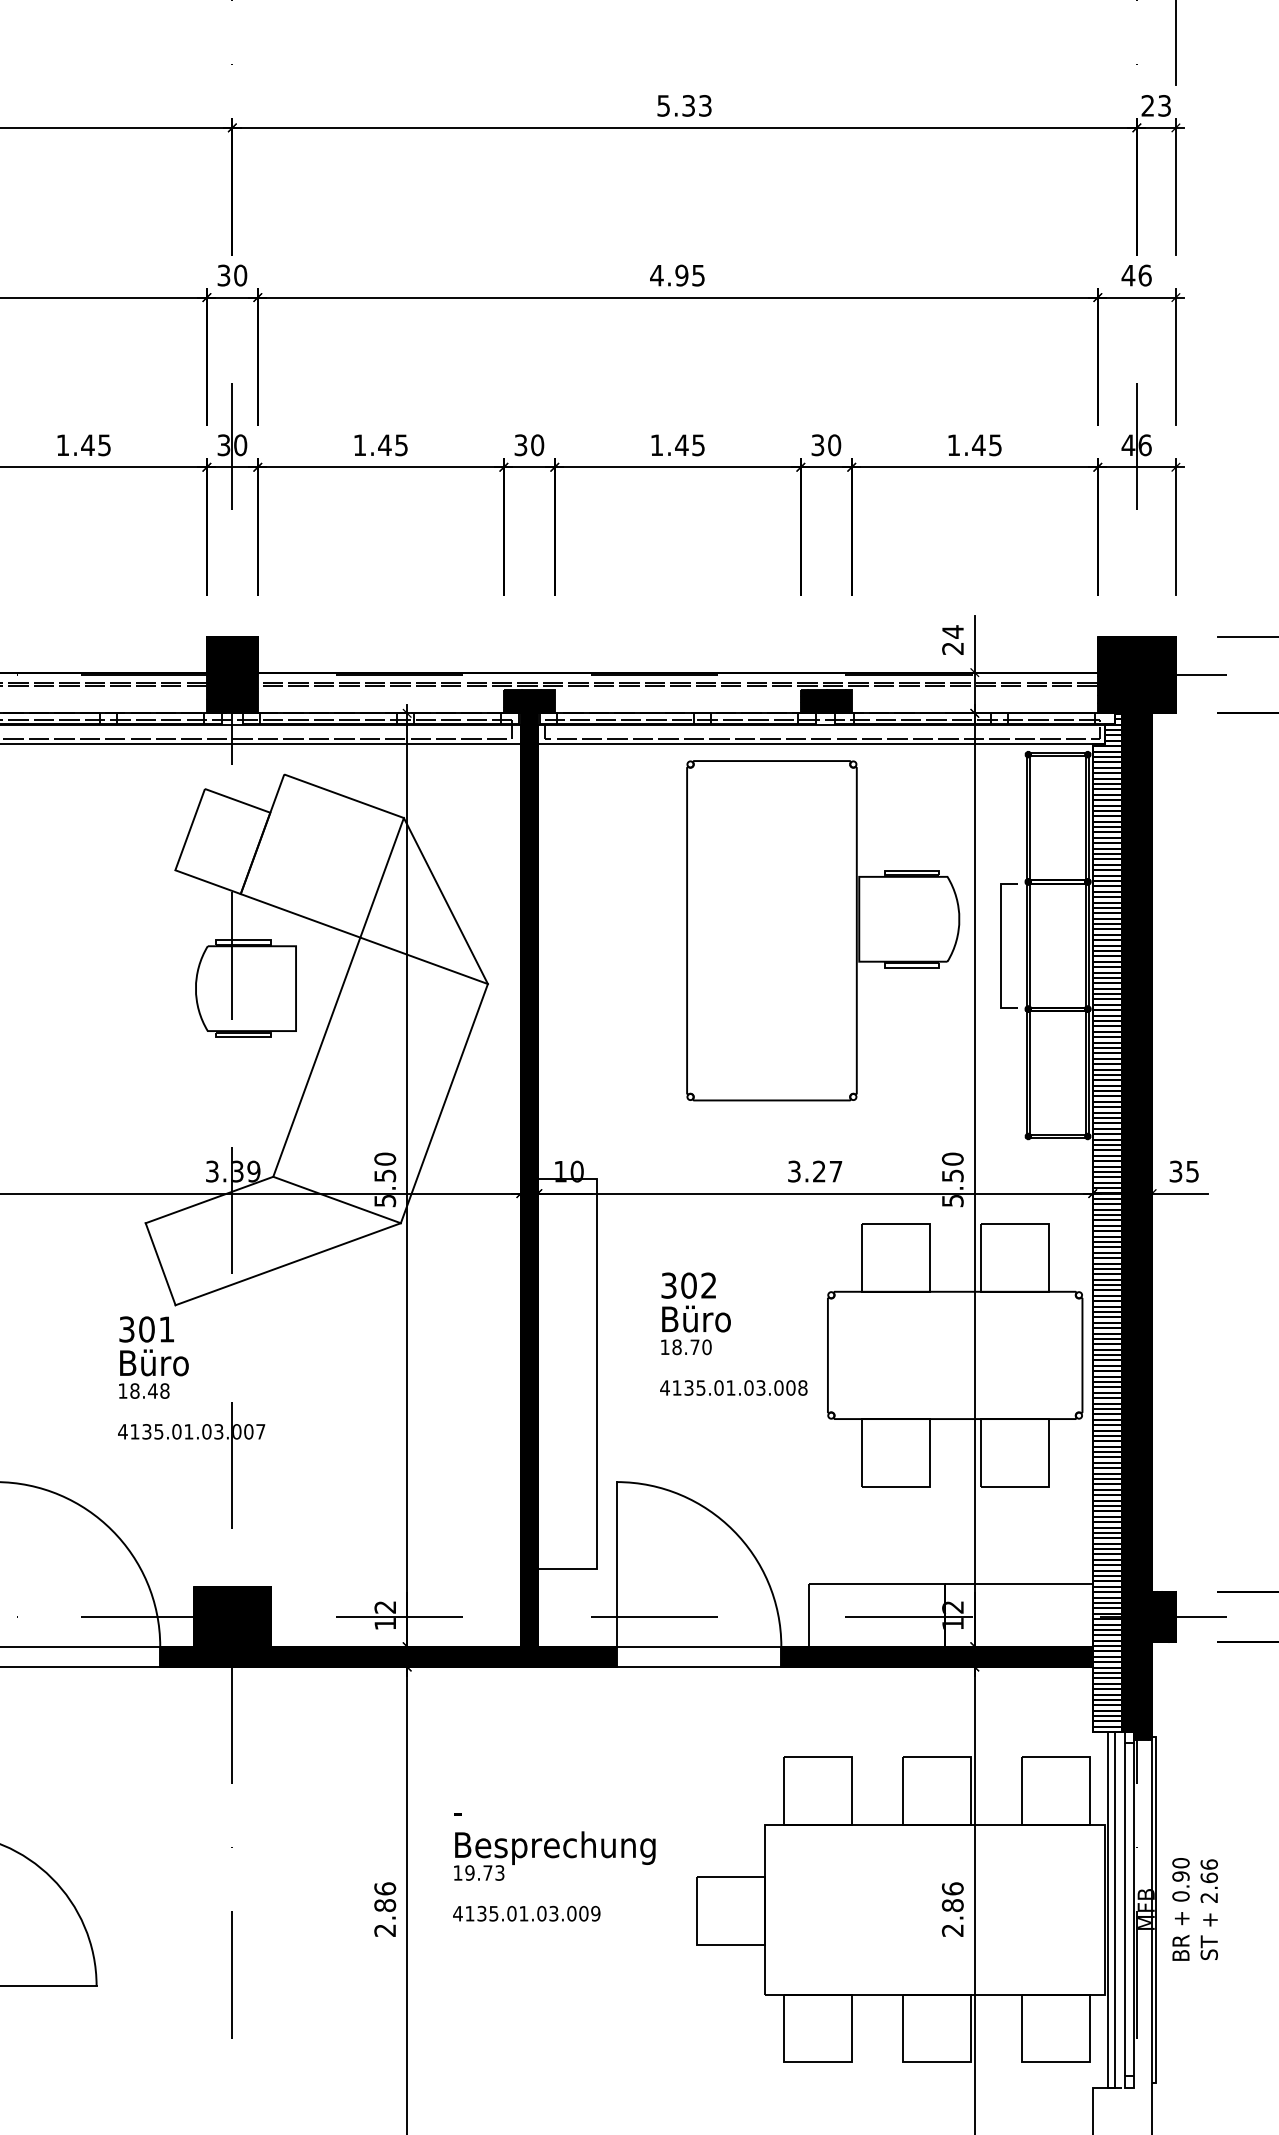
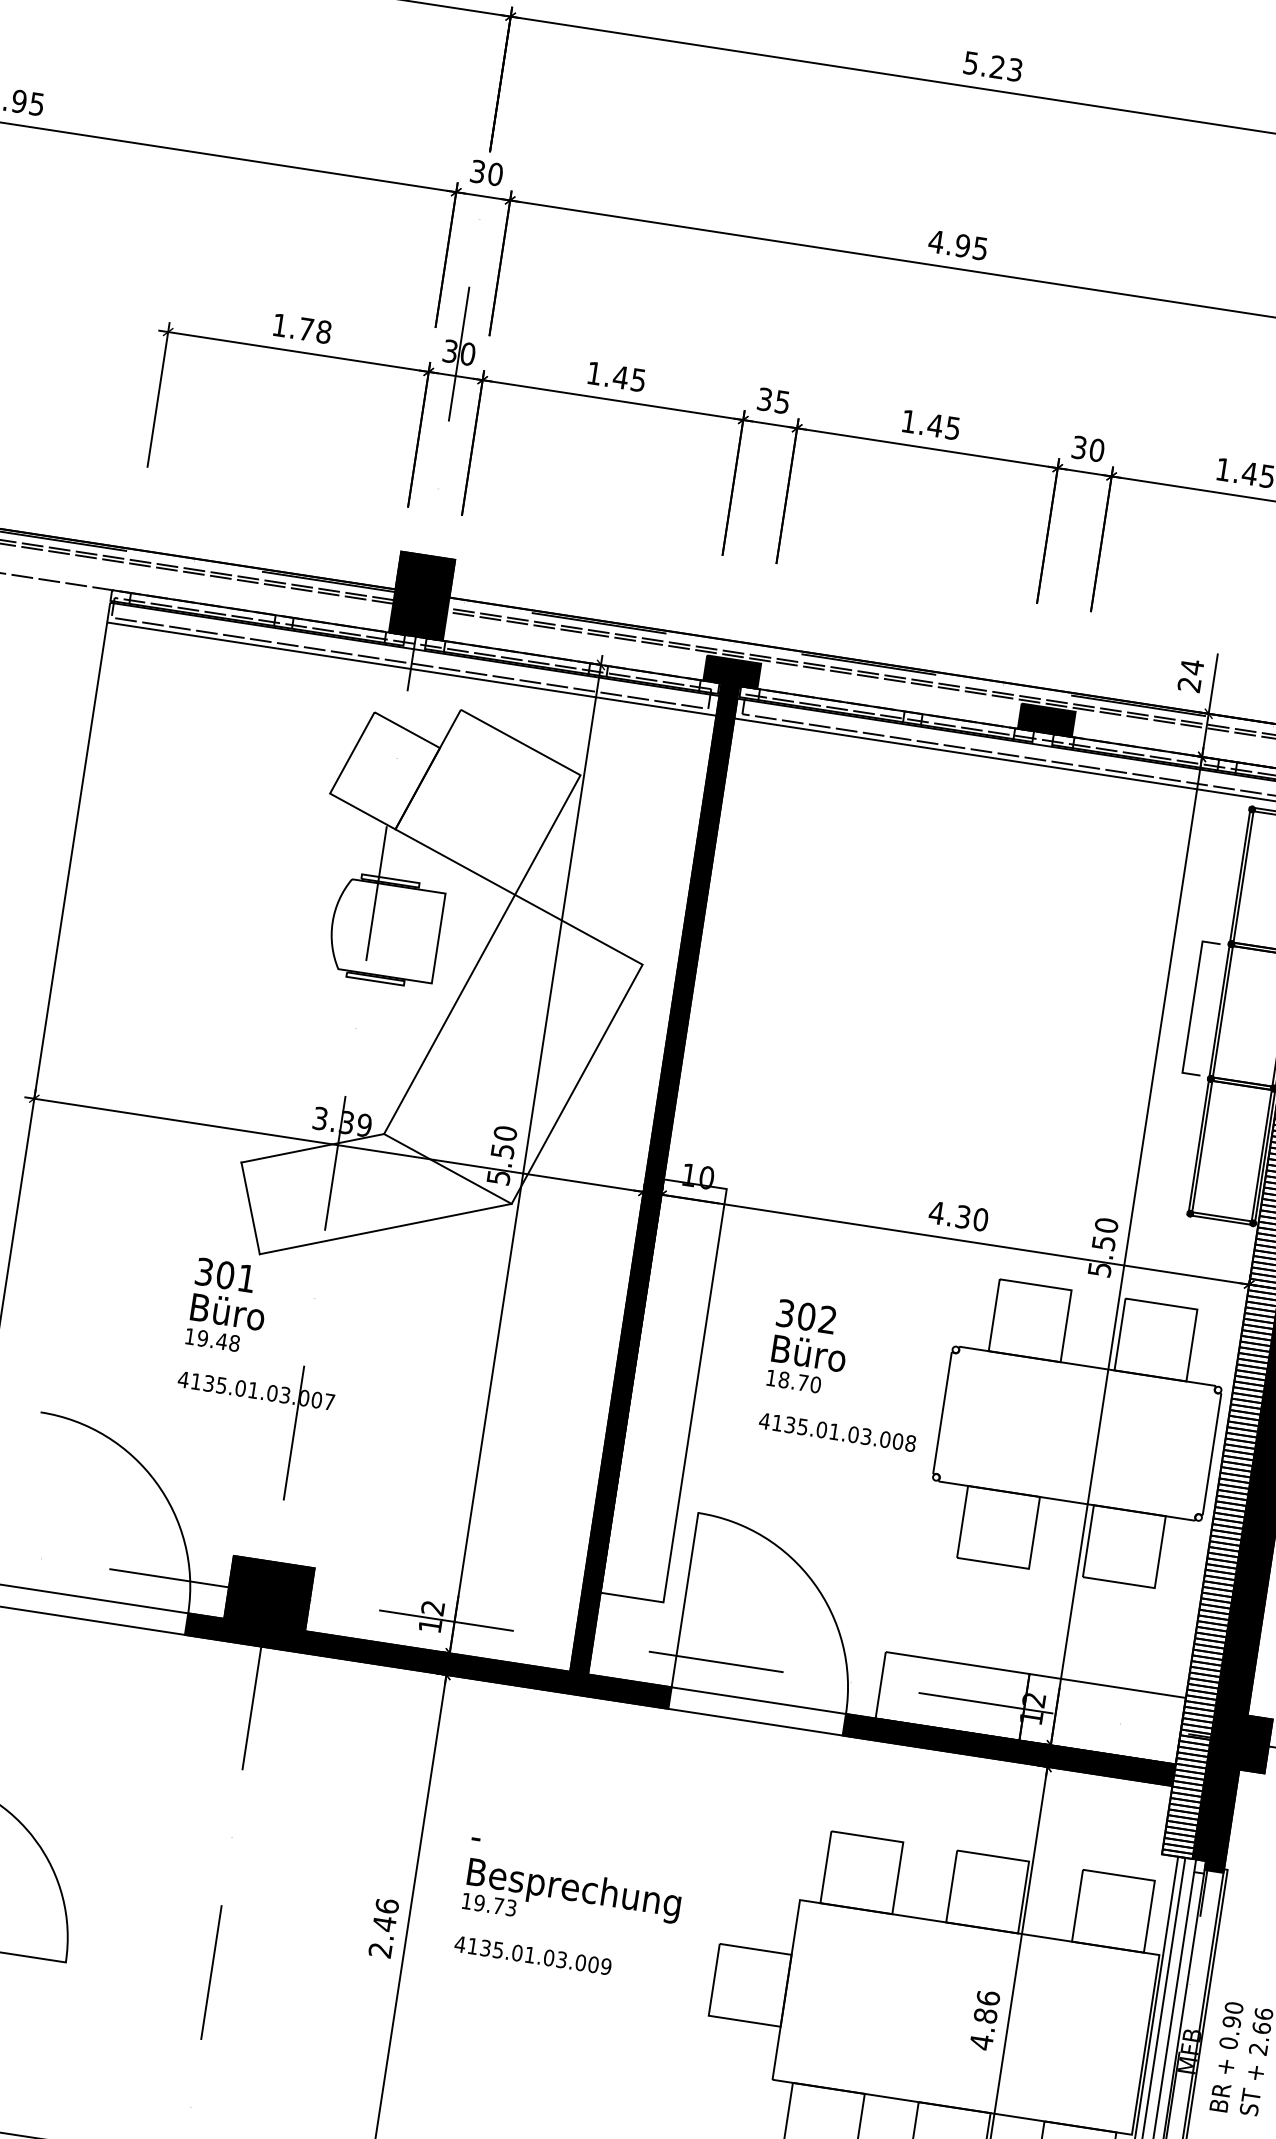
text: (688, 105) -> (997, 66), 5.33 -> 5.23
text: (96, 445) -> (315, 330), 1.45 -> 1.78
text: (537, 445) -> (782, 402), 30 -> 35
line: (445, 901) -> (611, 870), removed
part: (823, 930) -> (1006, 962), removed
text: (814, 1171) -> (958, 1216), 3.27 -> 4.30
text: (134, 1390) -> (202, 1337), 18.48 -> 19.48
text: (385, 1905) -> (384, 1923), 2.86 -> 2.46
text: (952, 1930) -> (981, 2042), 2.86 -> 4.86

